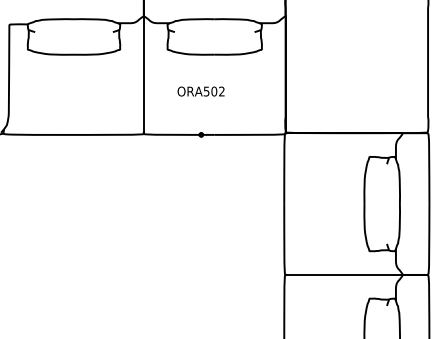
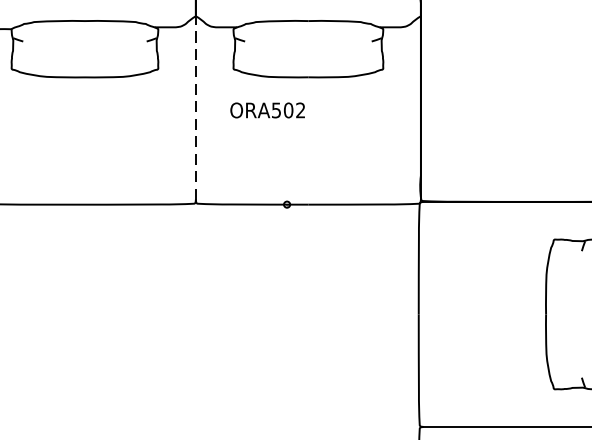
line: (143, 74) -> (195, 108), solid -> dashed
text: (200, 91) -> (266, 110), moved

